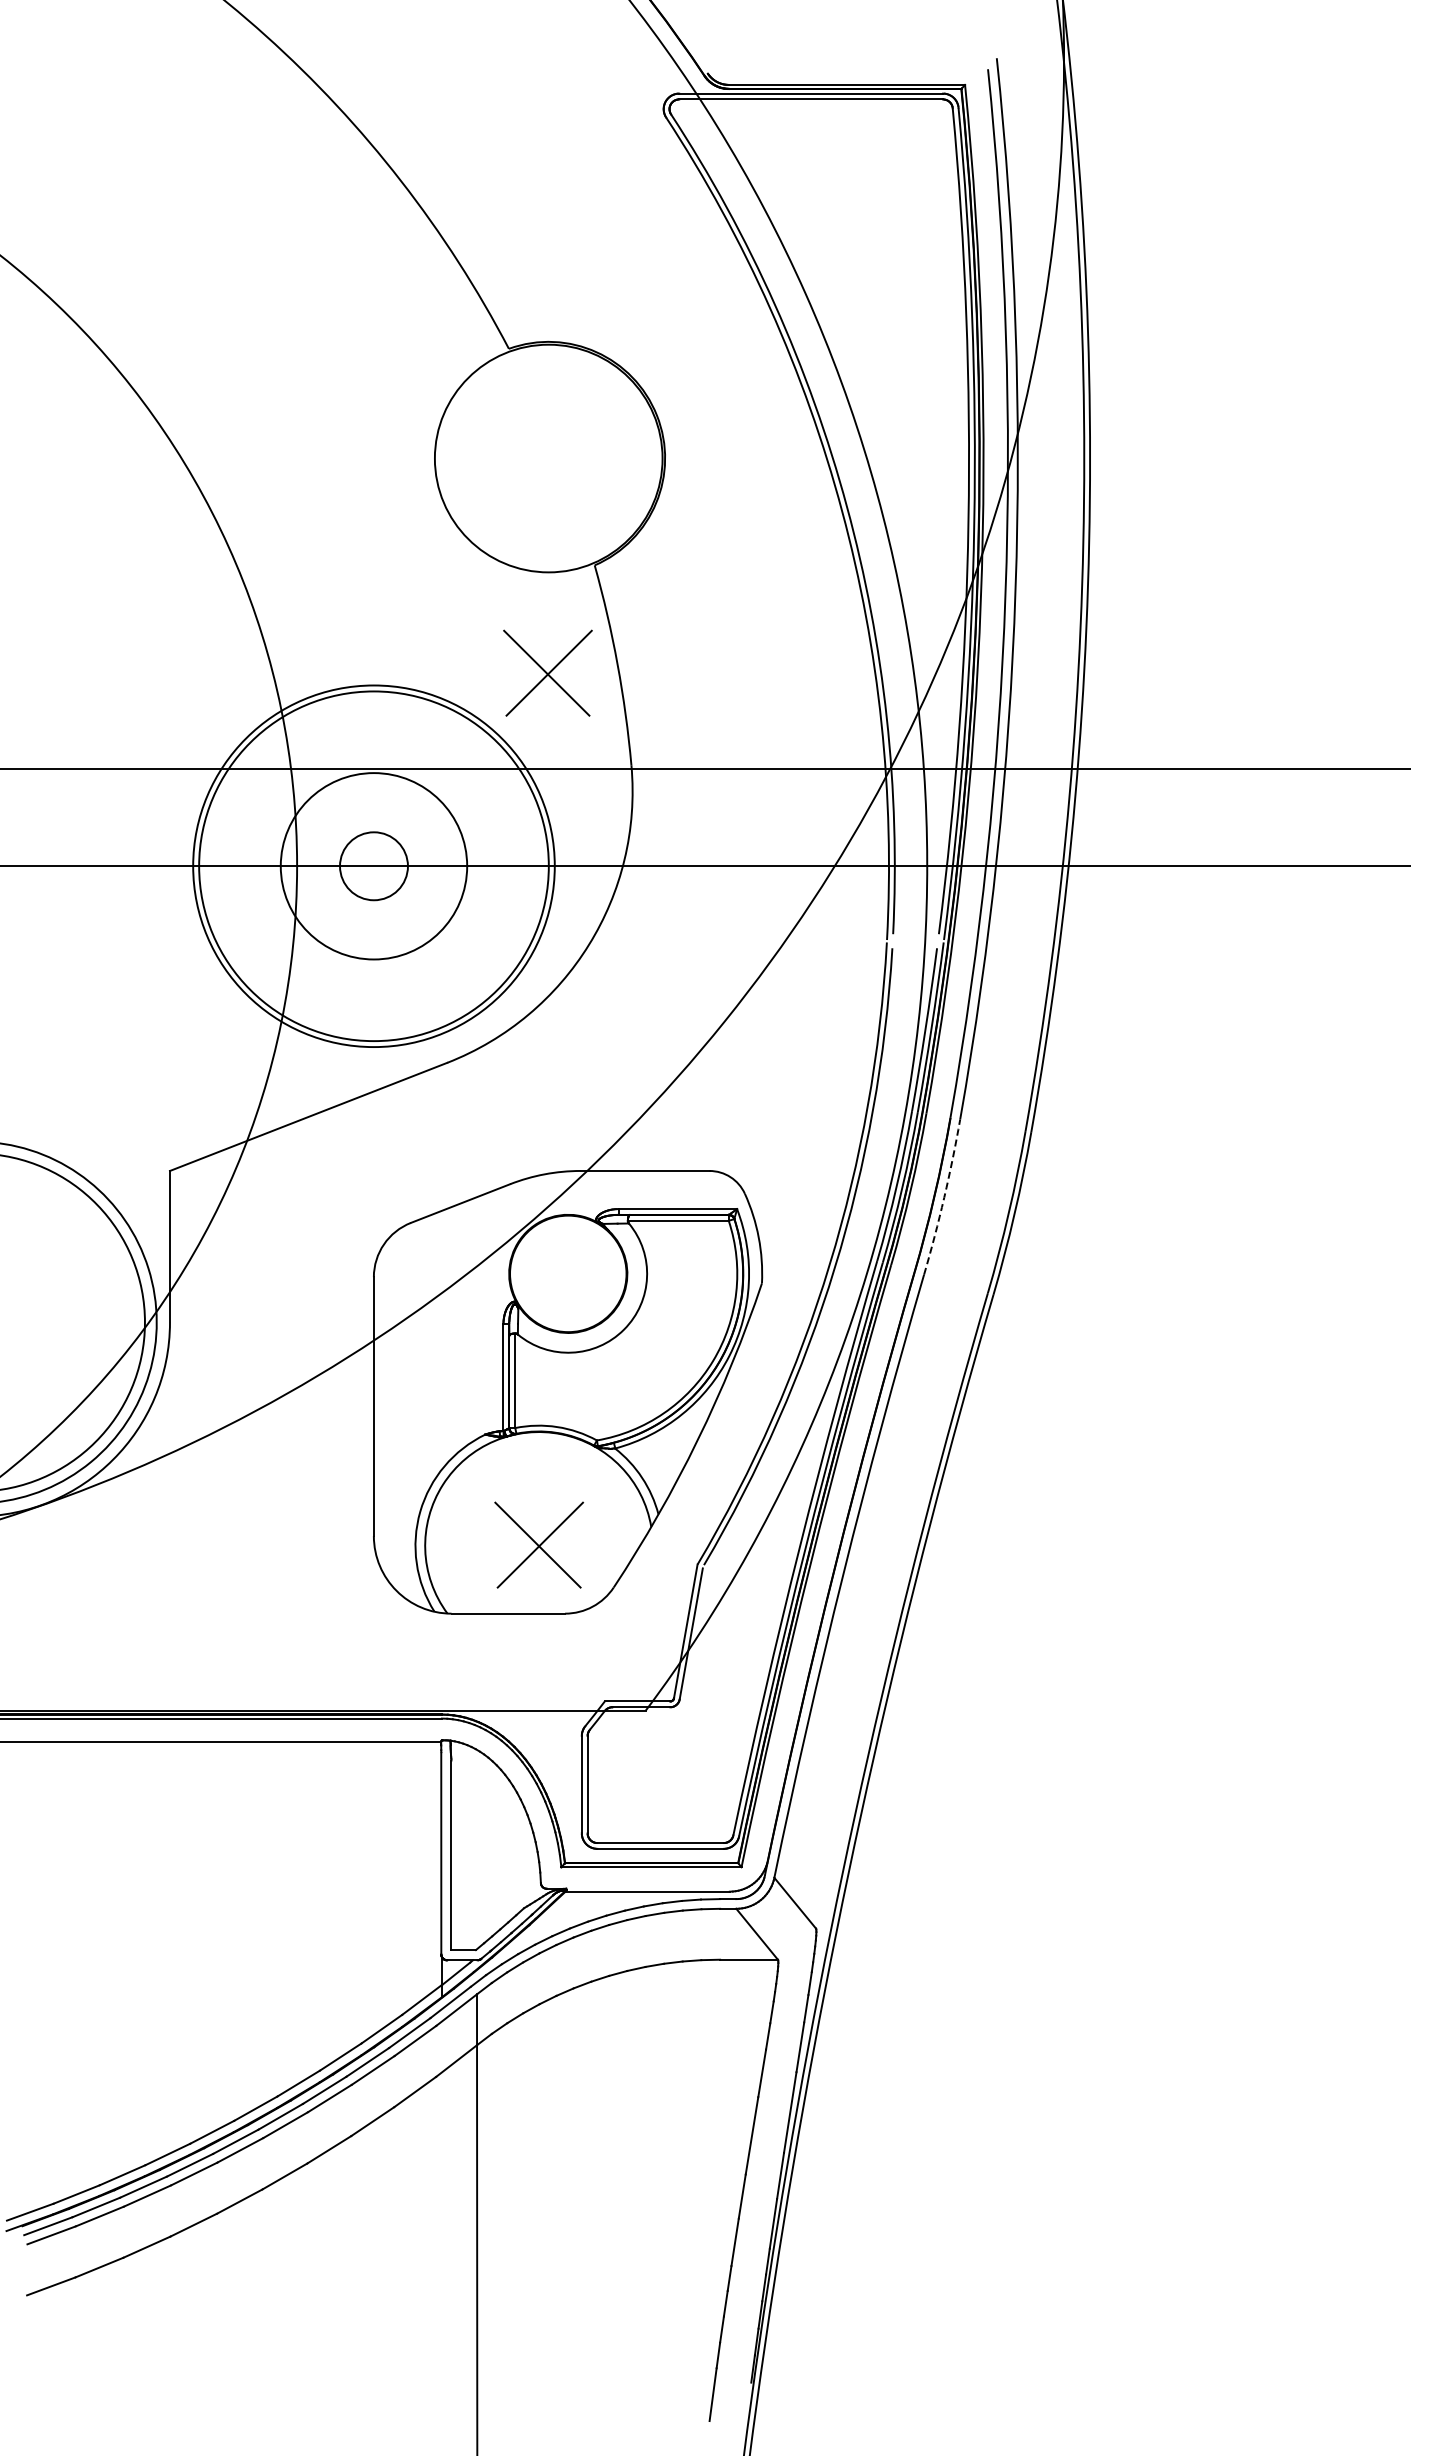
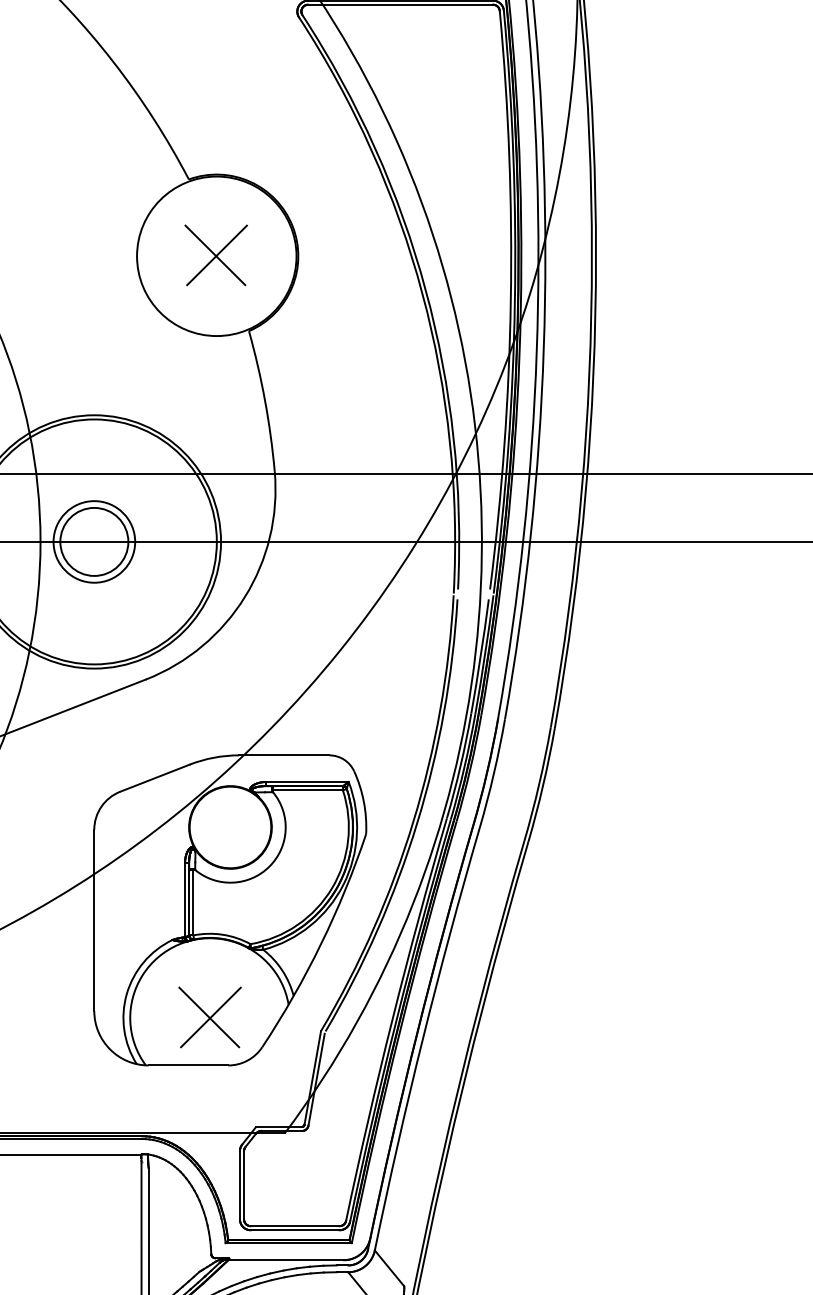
part: (547, 672) -> (215, 254), moved
circle: (373, 865) -> (94, 541), size x1.43
circle: (373, 866) -> (94, 542), size x0.62
arc: (944, 1197) -> (494, 773), dashed -> solid

